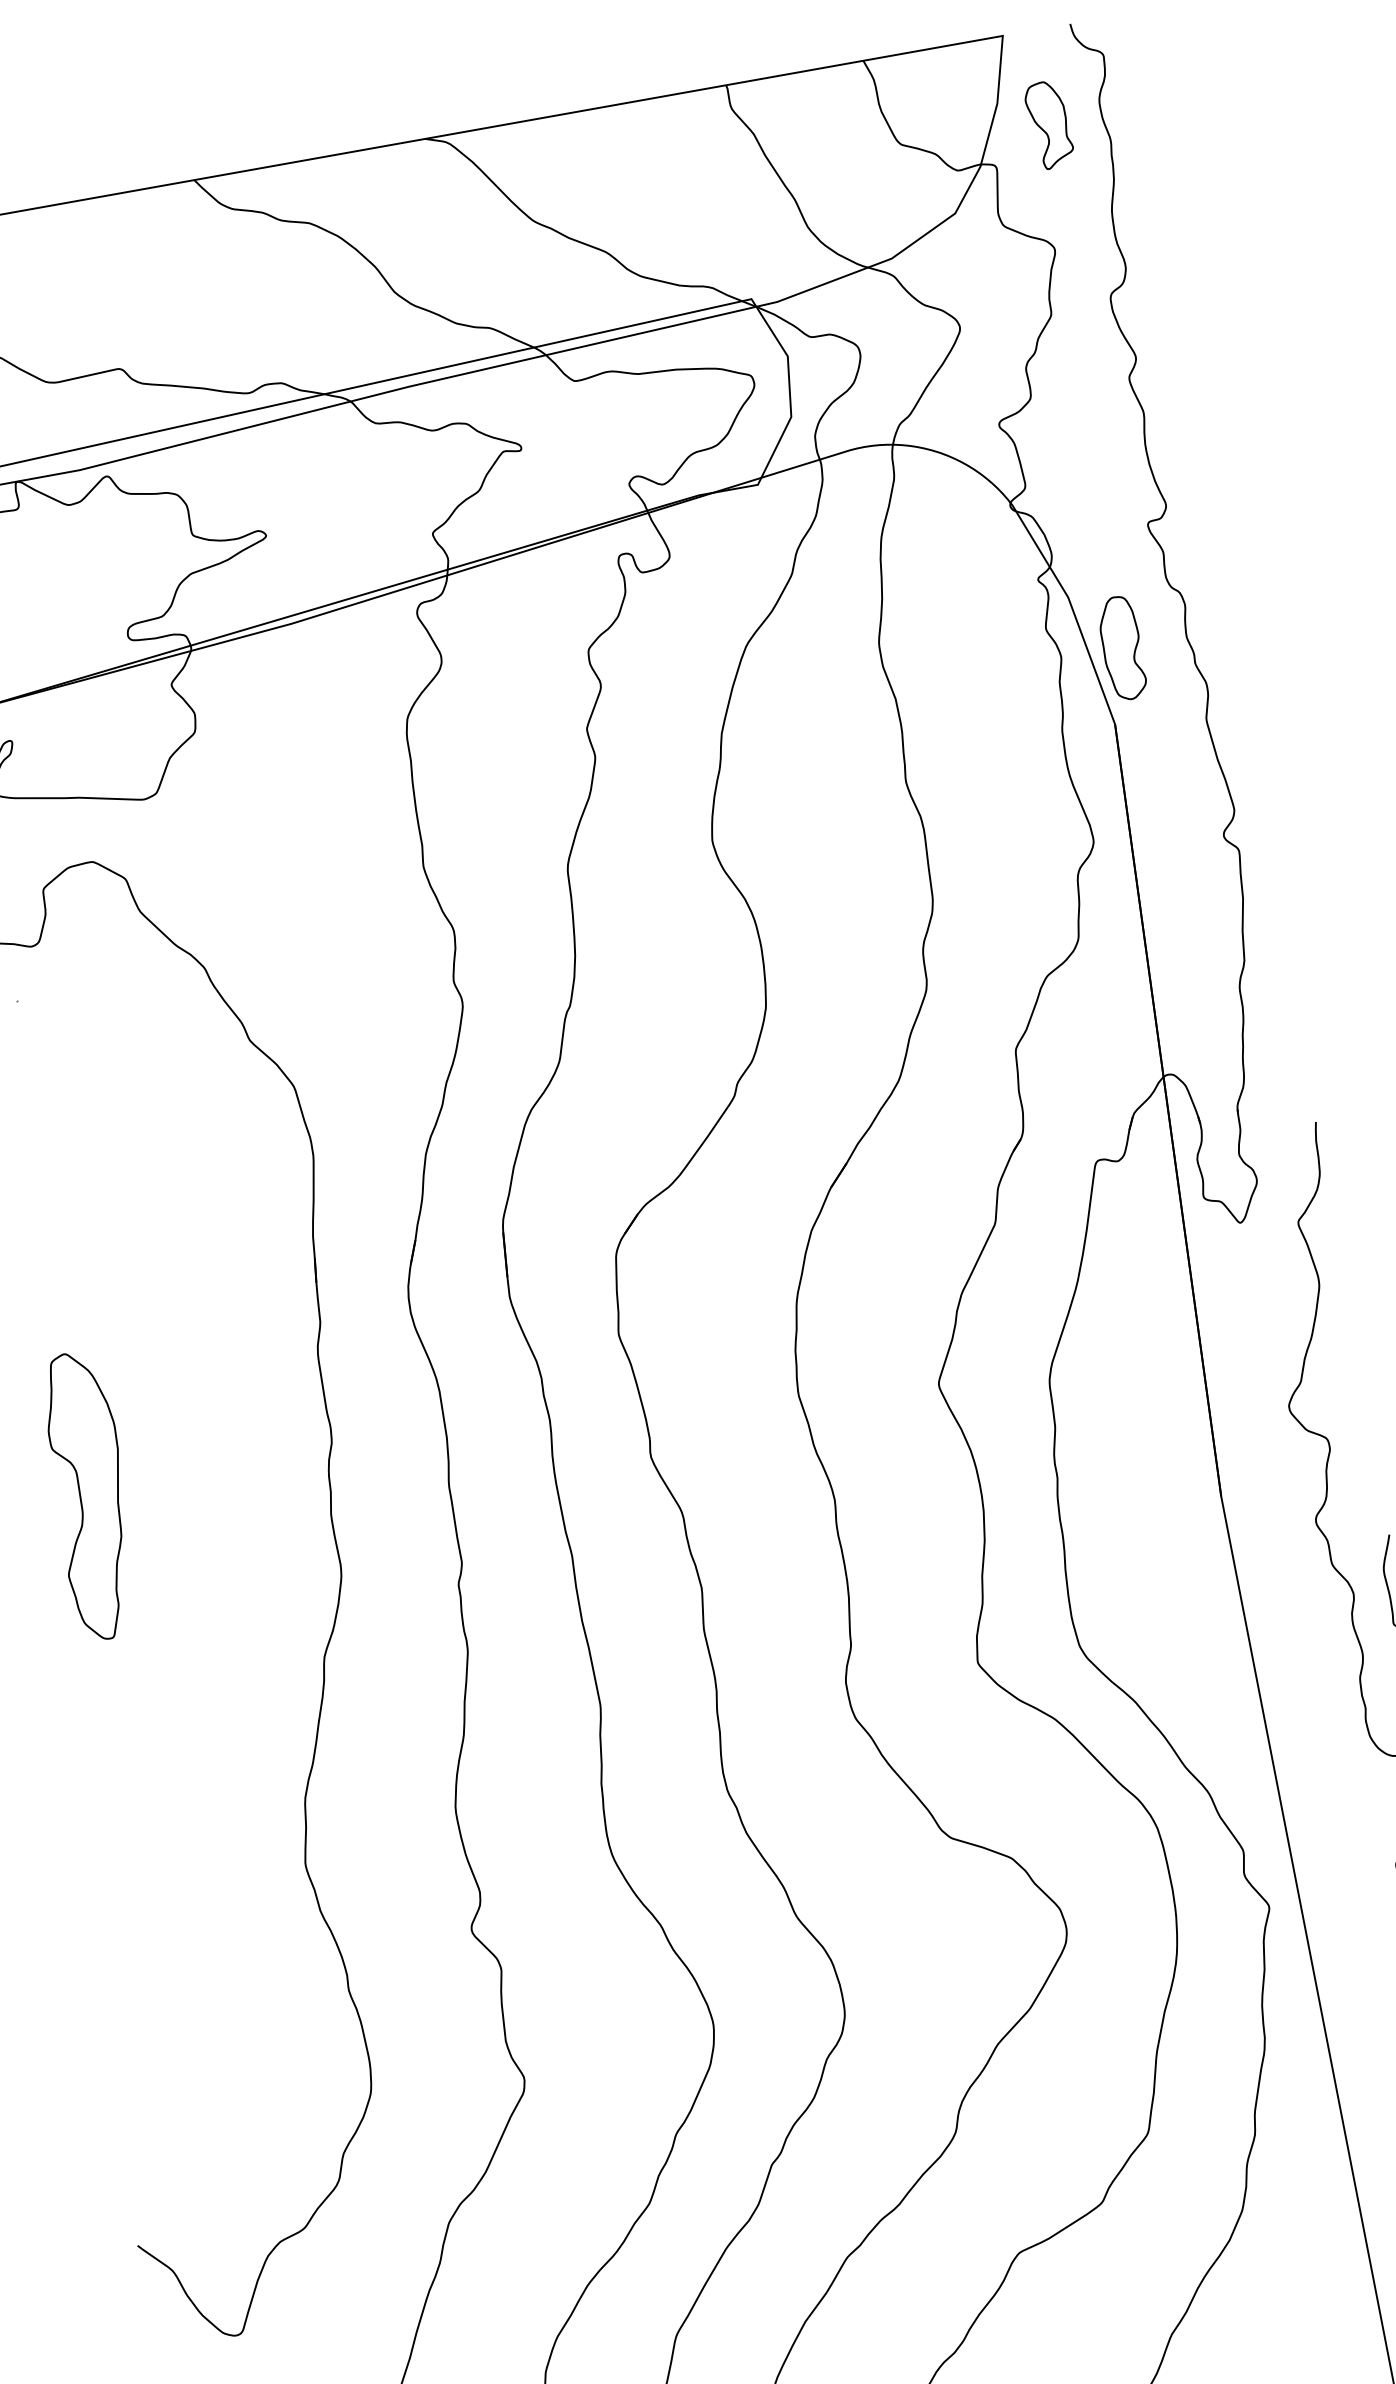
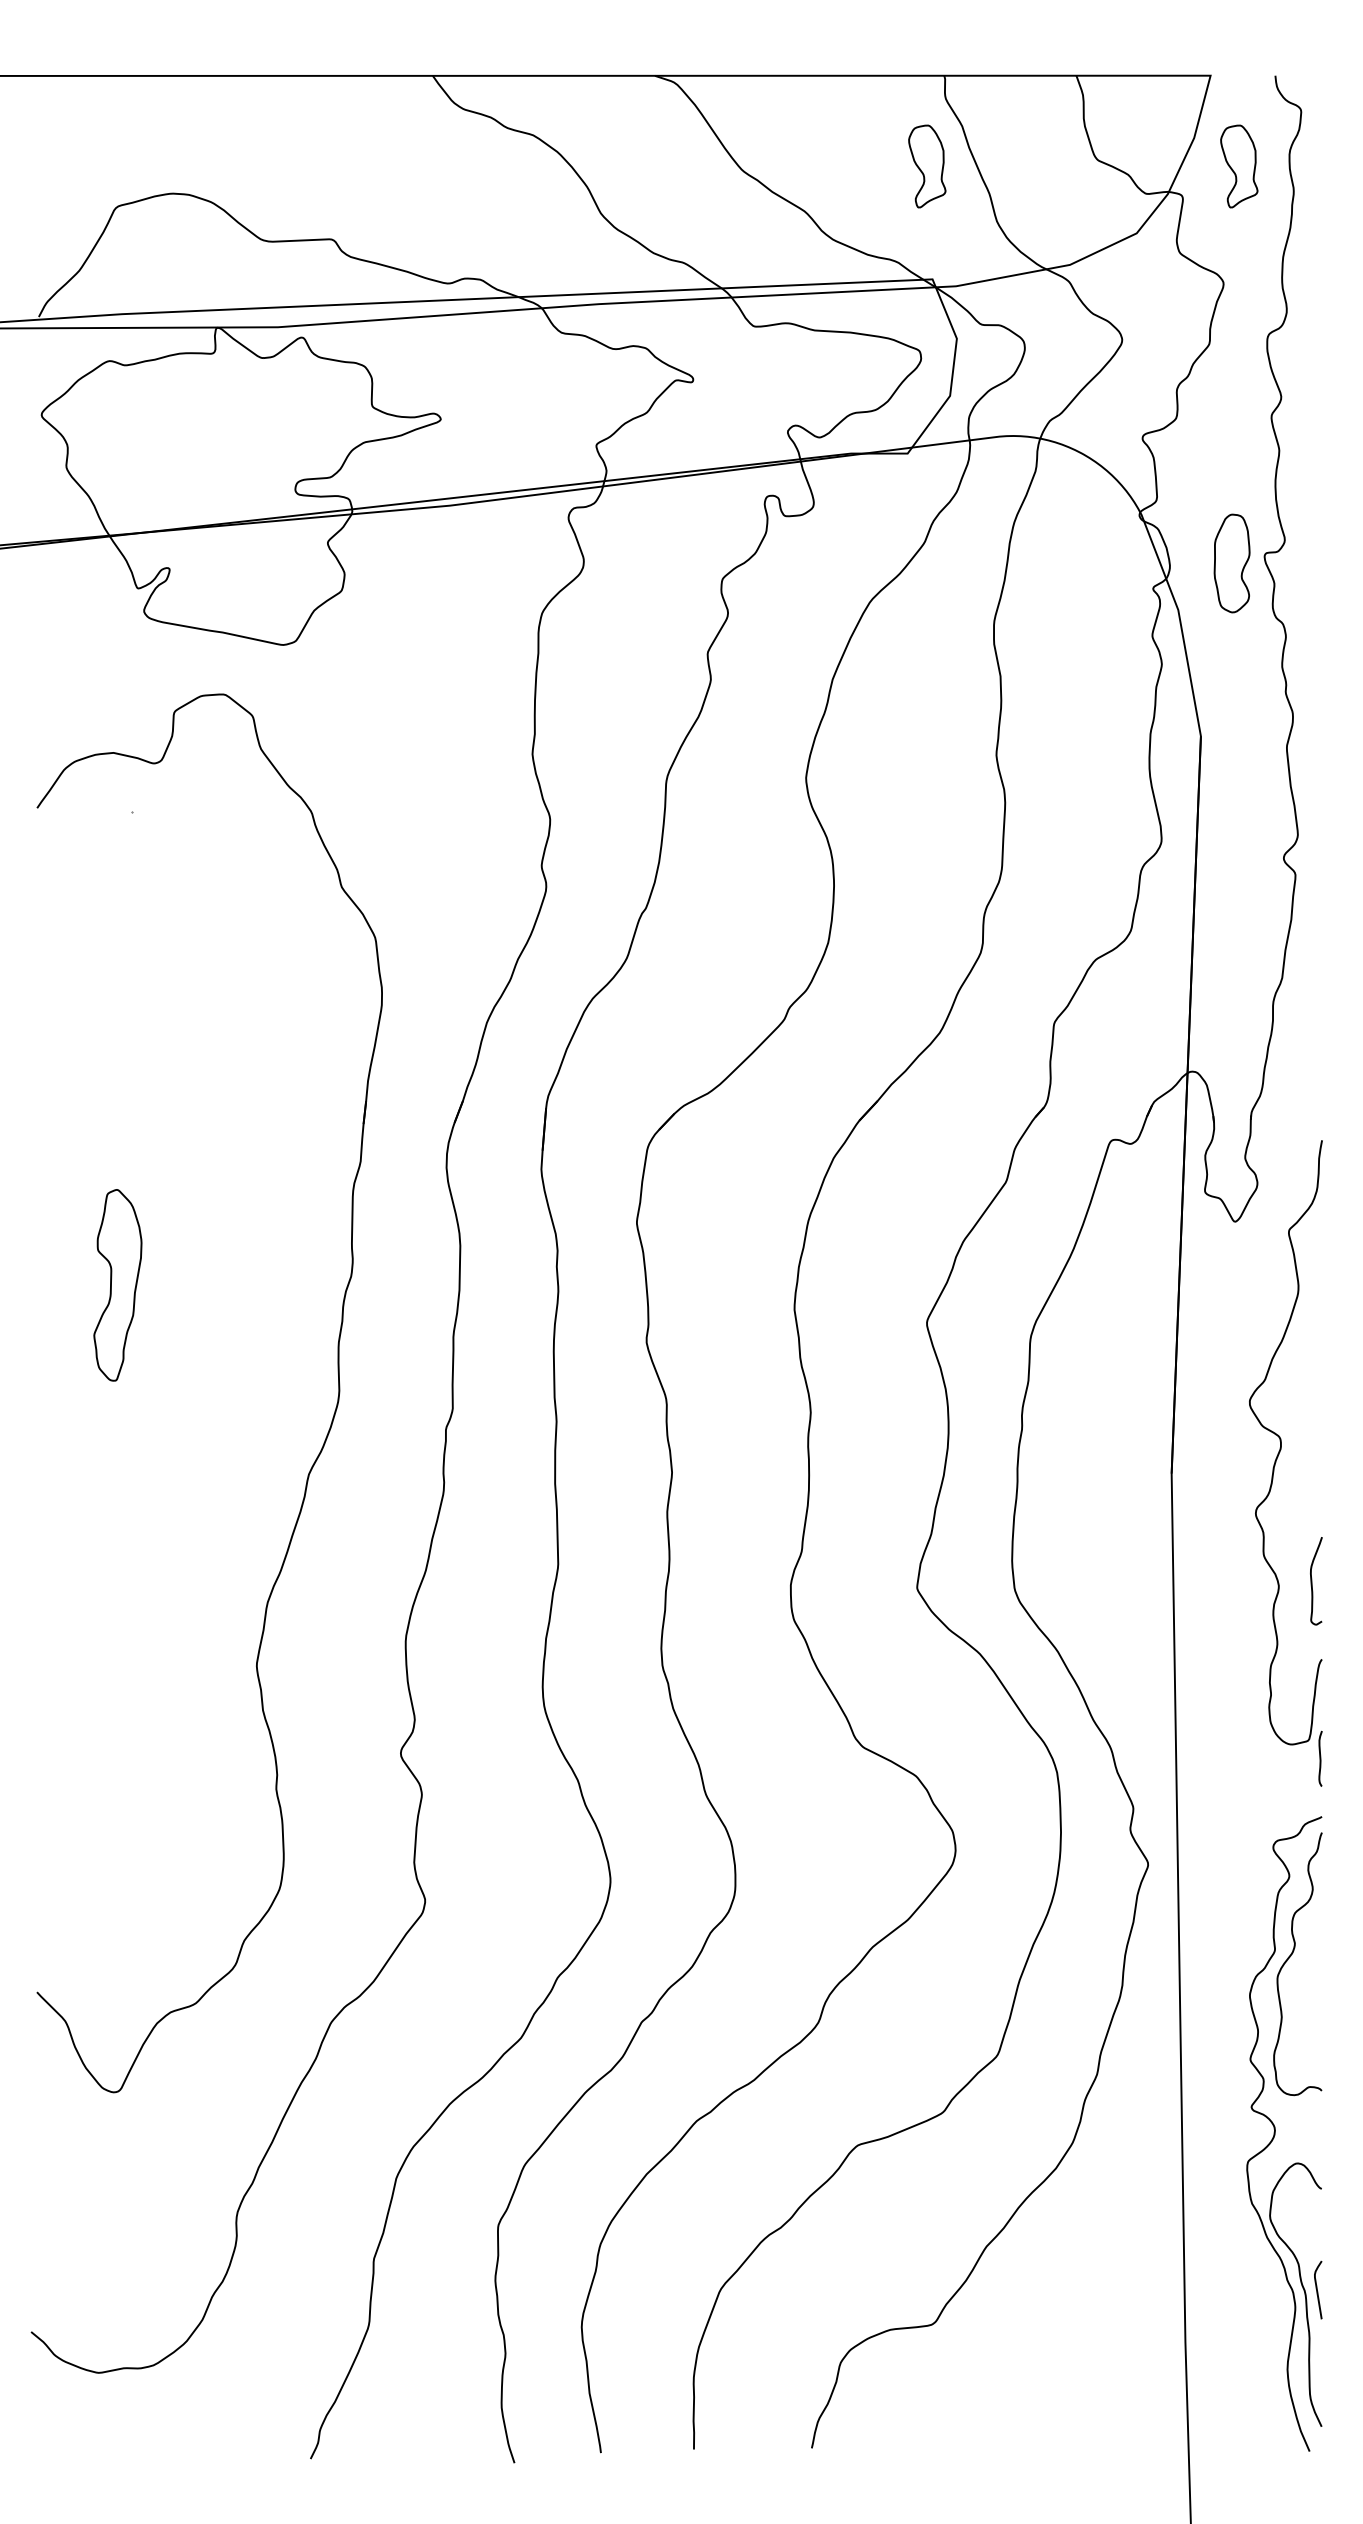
part: (725, 182) -> (927, 166), added
part: (1121, 648) -> (1231, 563), moved
part: (90, 1496) -> (117, 1285), size x0.7

